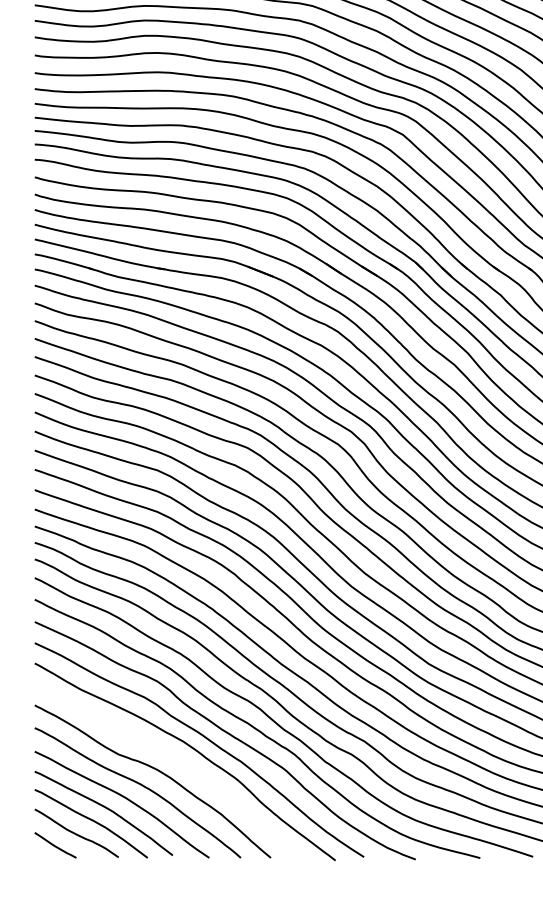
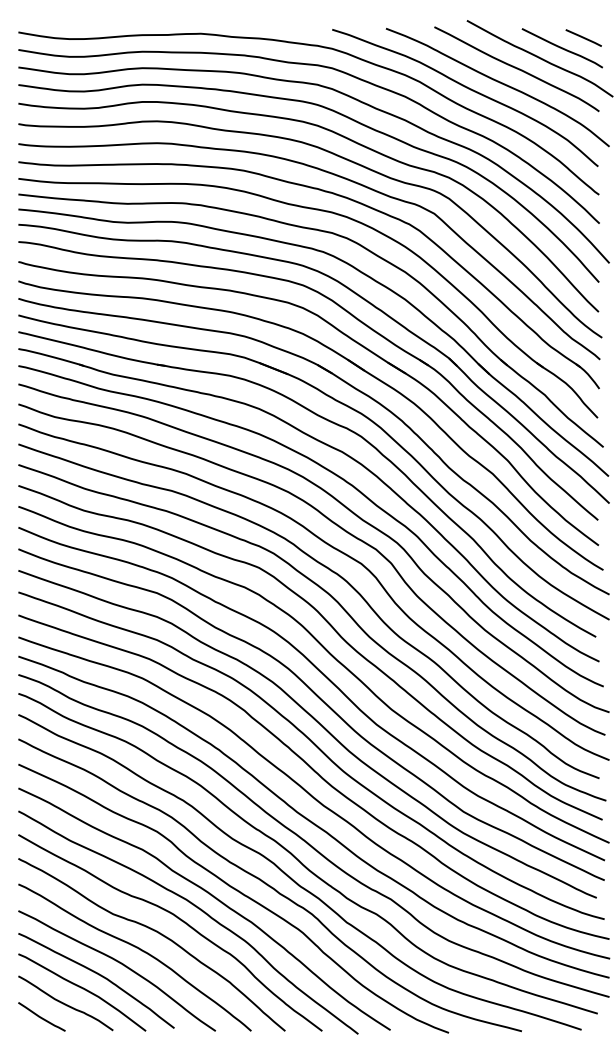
curve: (176, 759) -> (178, 919), added

